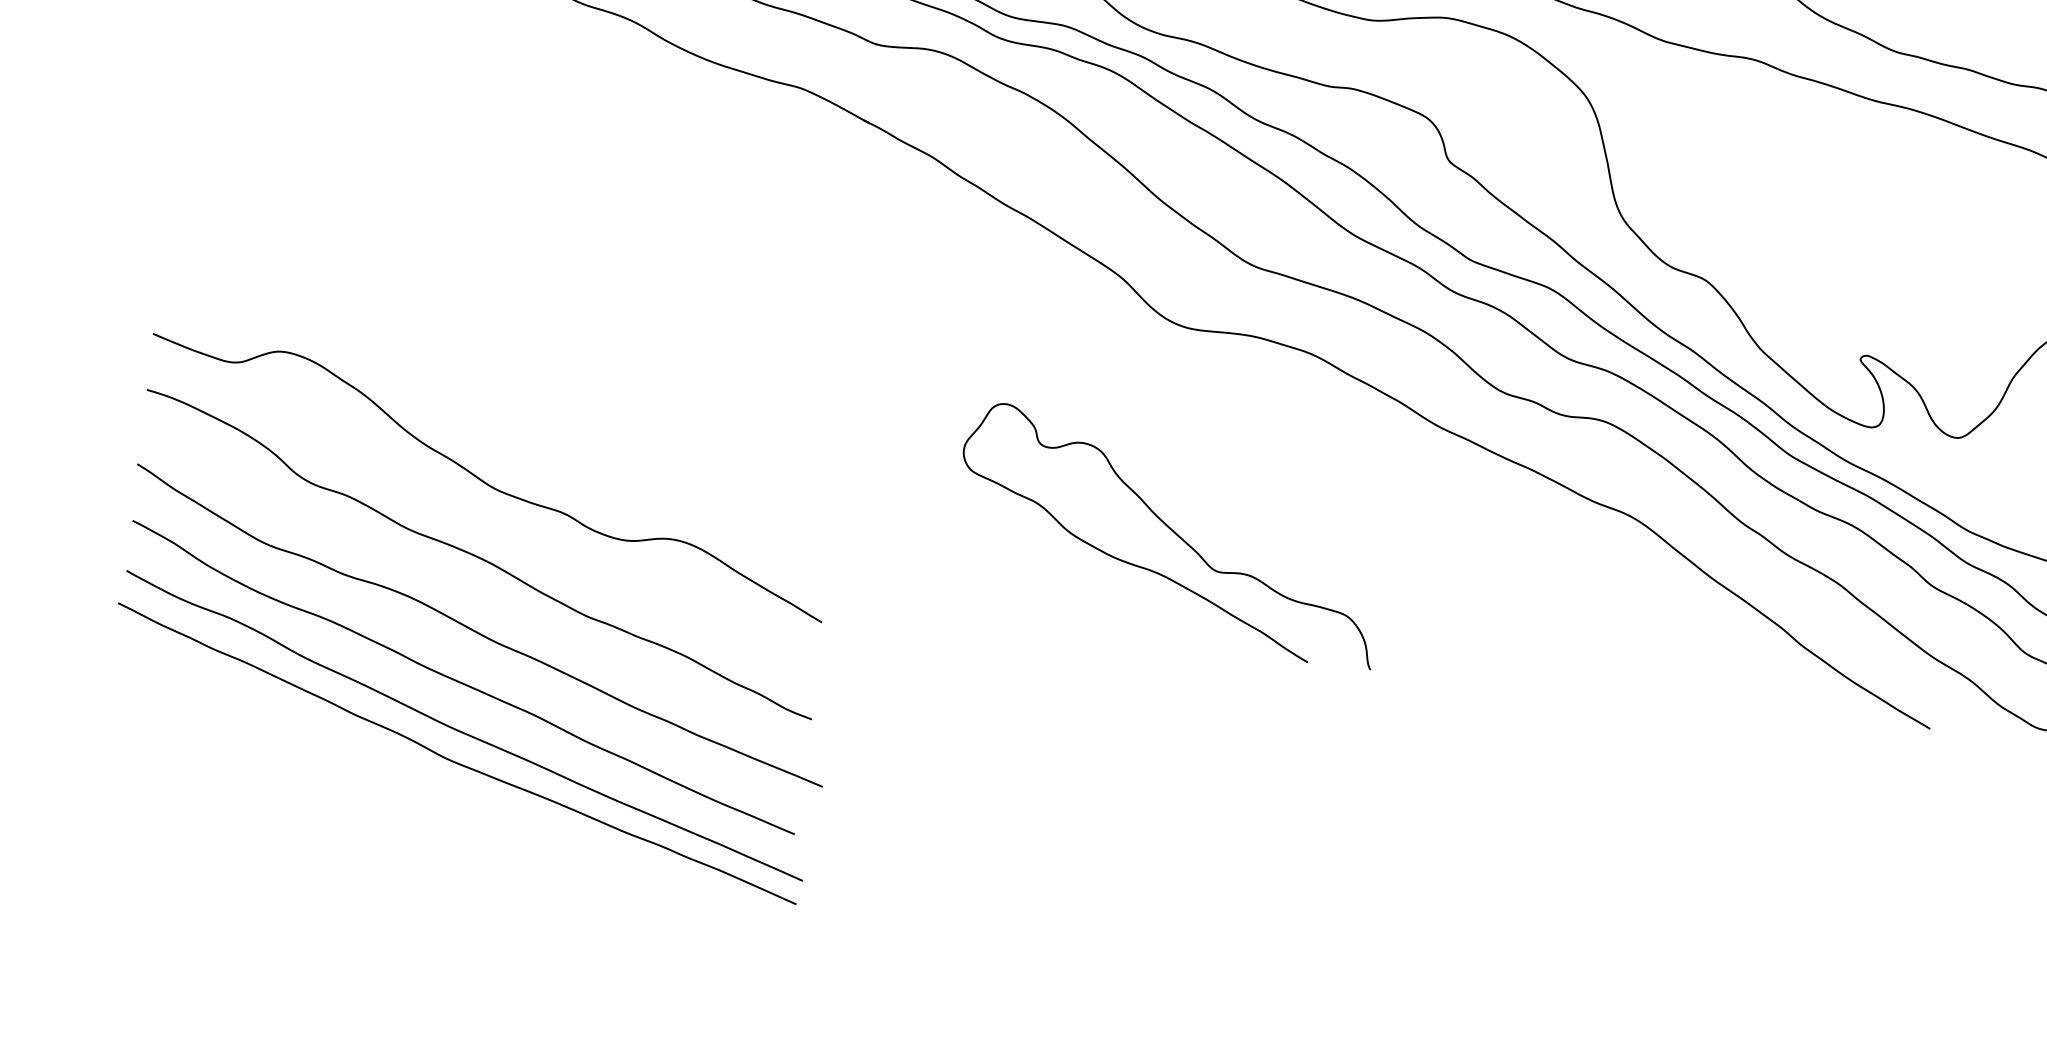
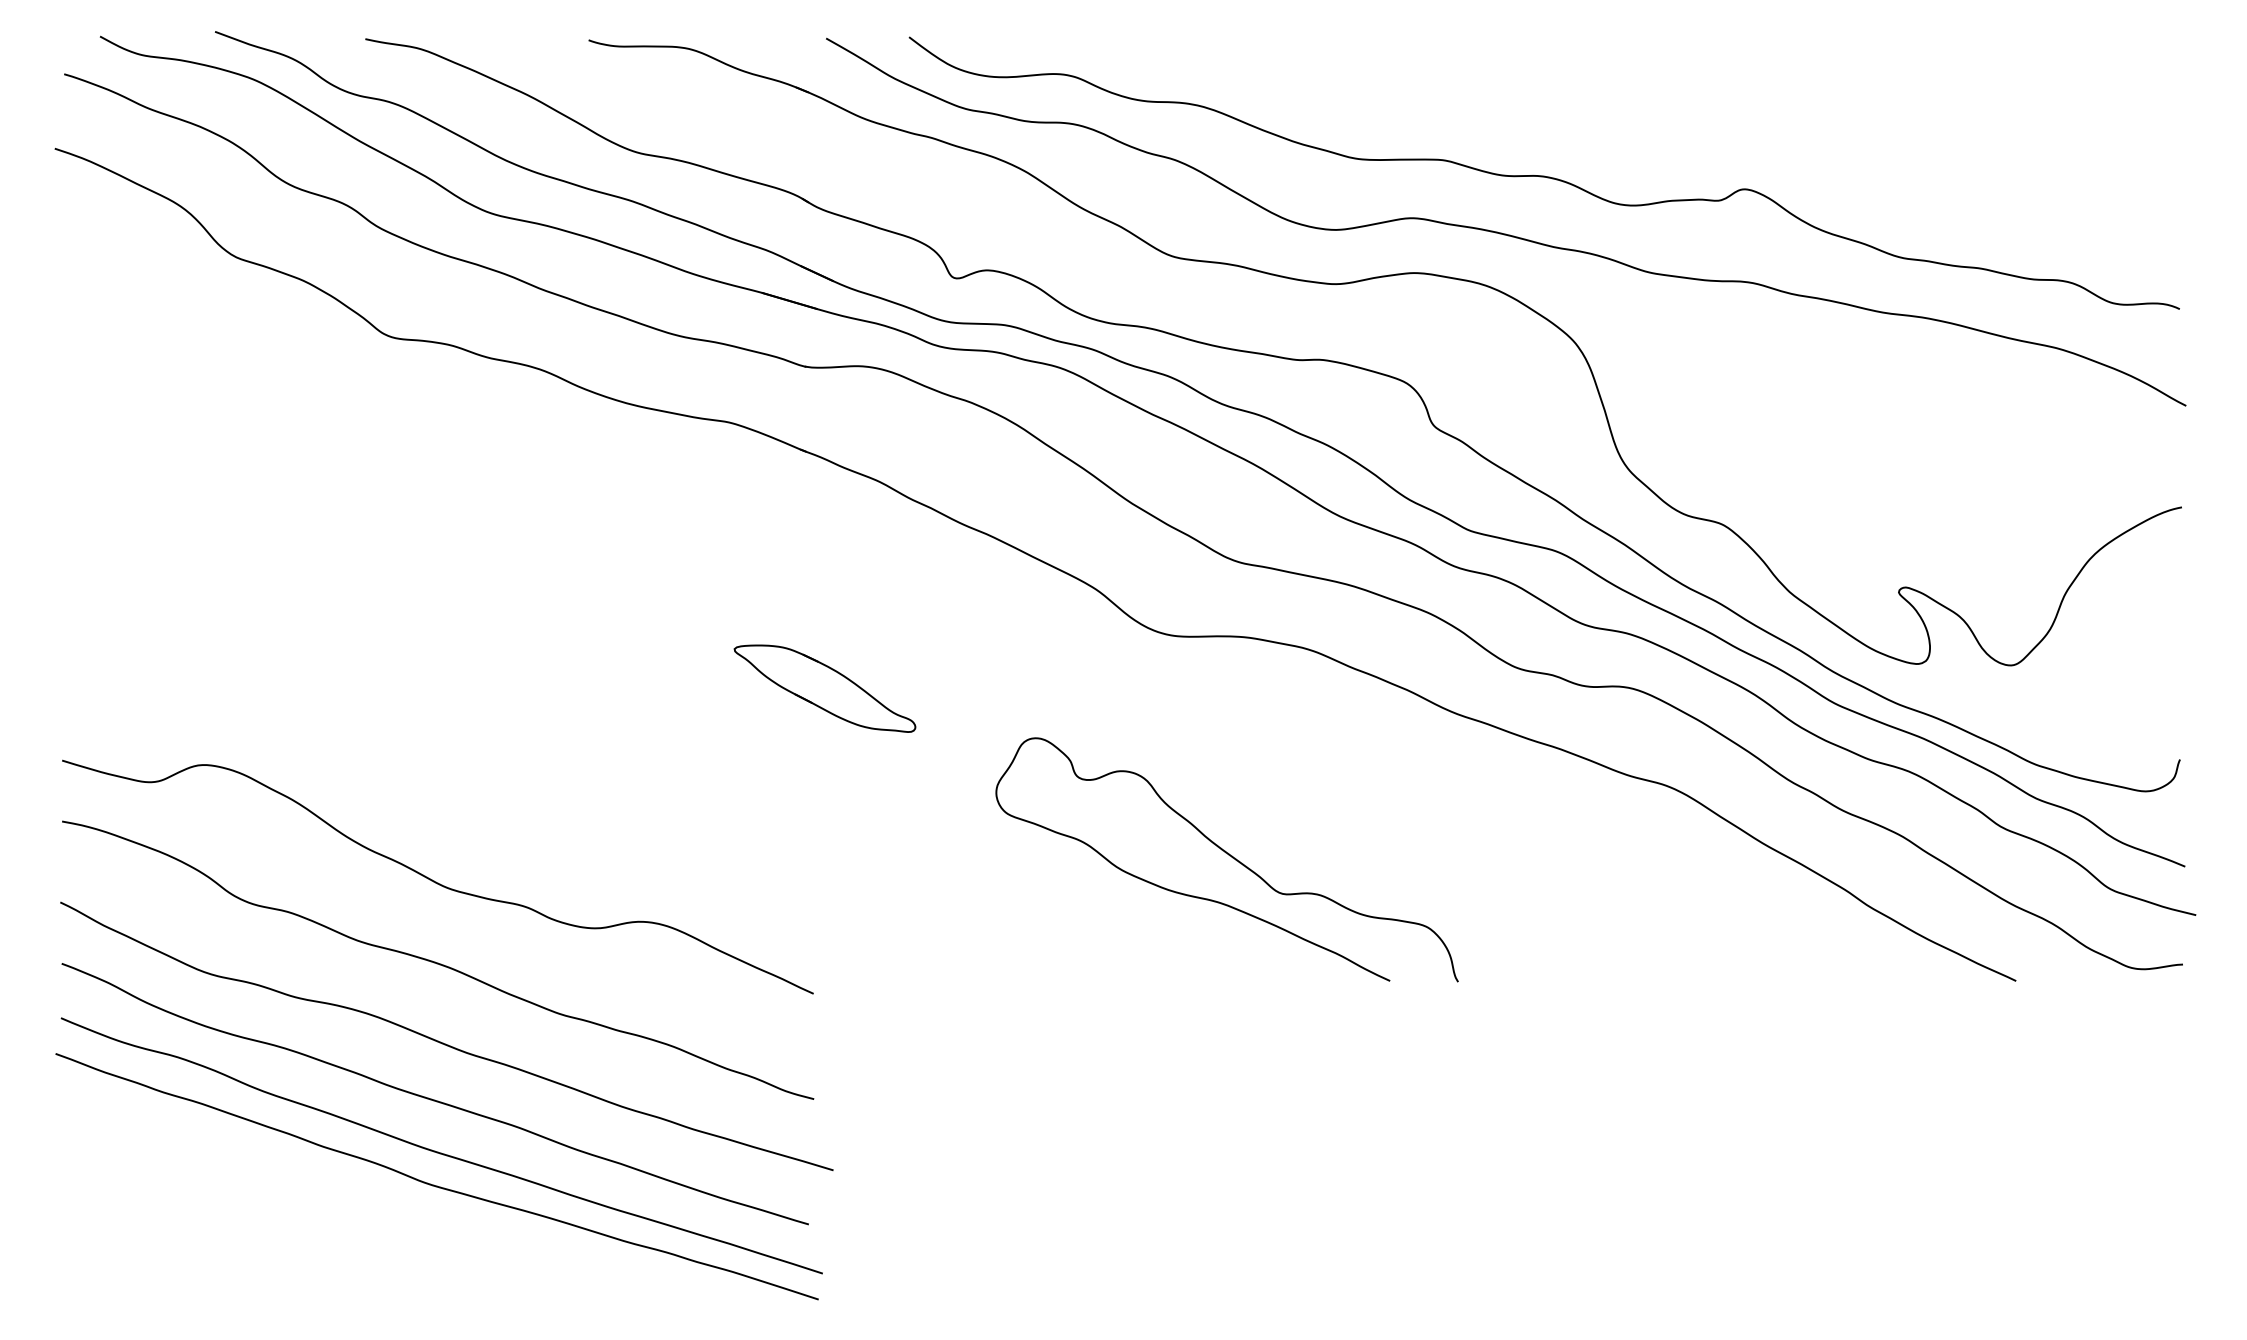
part: (861, 342) -> (824, 688), added
curve: (1171, 530) -> (1228, 855), moved

